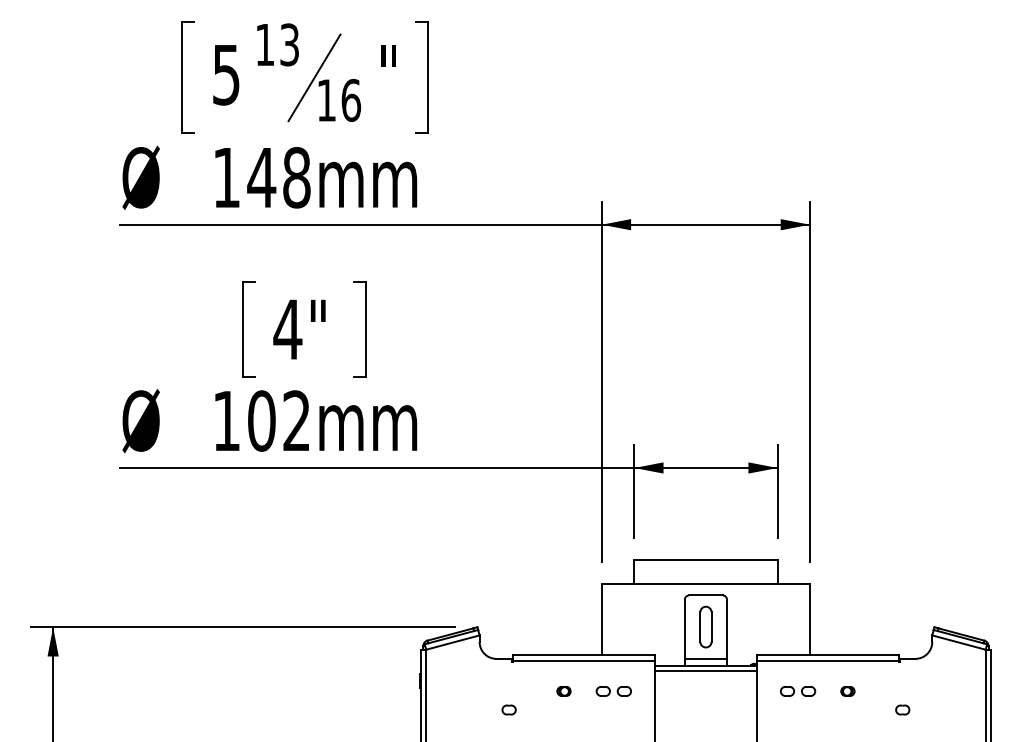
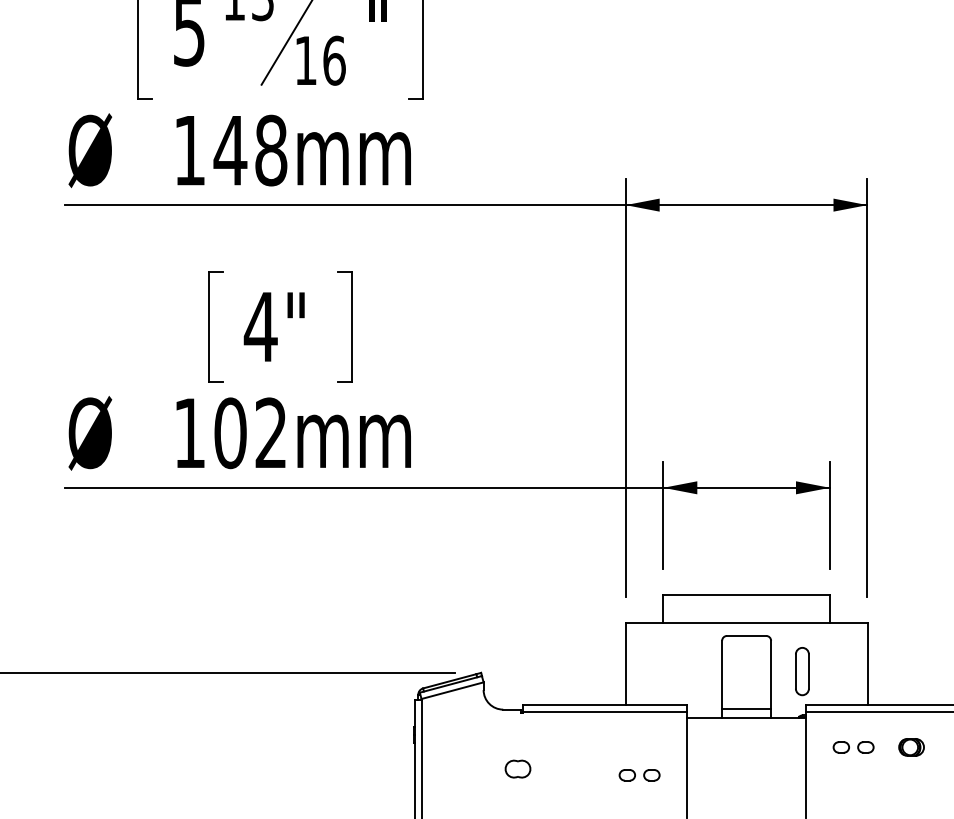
part: (705, 626) -> (801, 670), moved
line: (705, 671) -> (746, 724), removed
part: (563, 691) -> (581, 747), removed
part: (613, 691) -> (639, 775), moved
part: (847, 691) -> (911, 747), size x1.6
part: (508, 709) -> (517, 768), size x1.6

